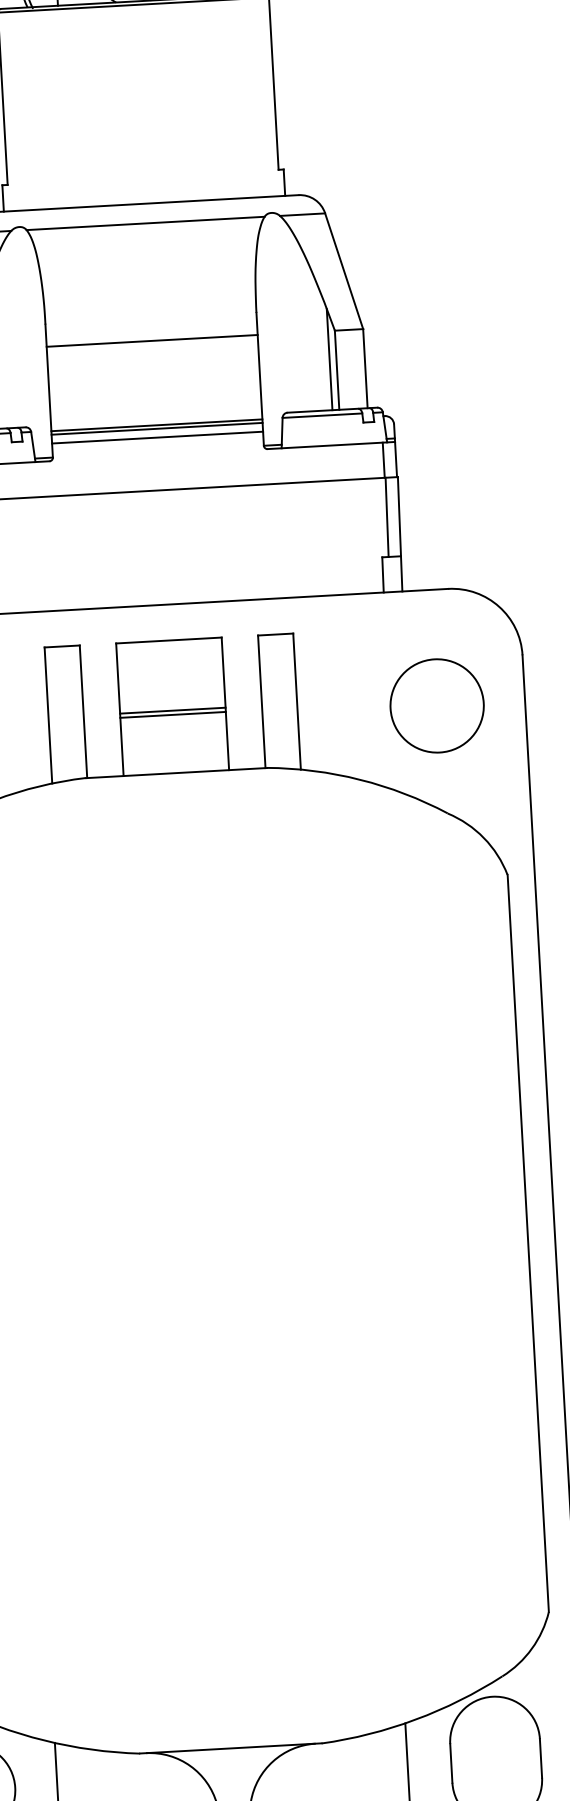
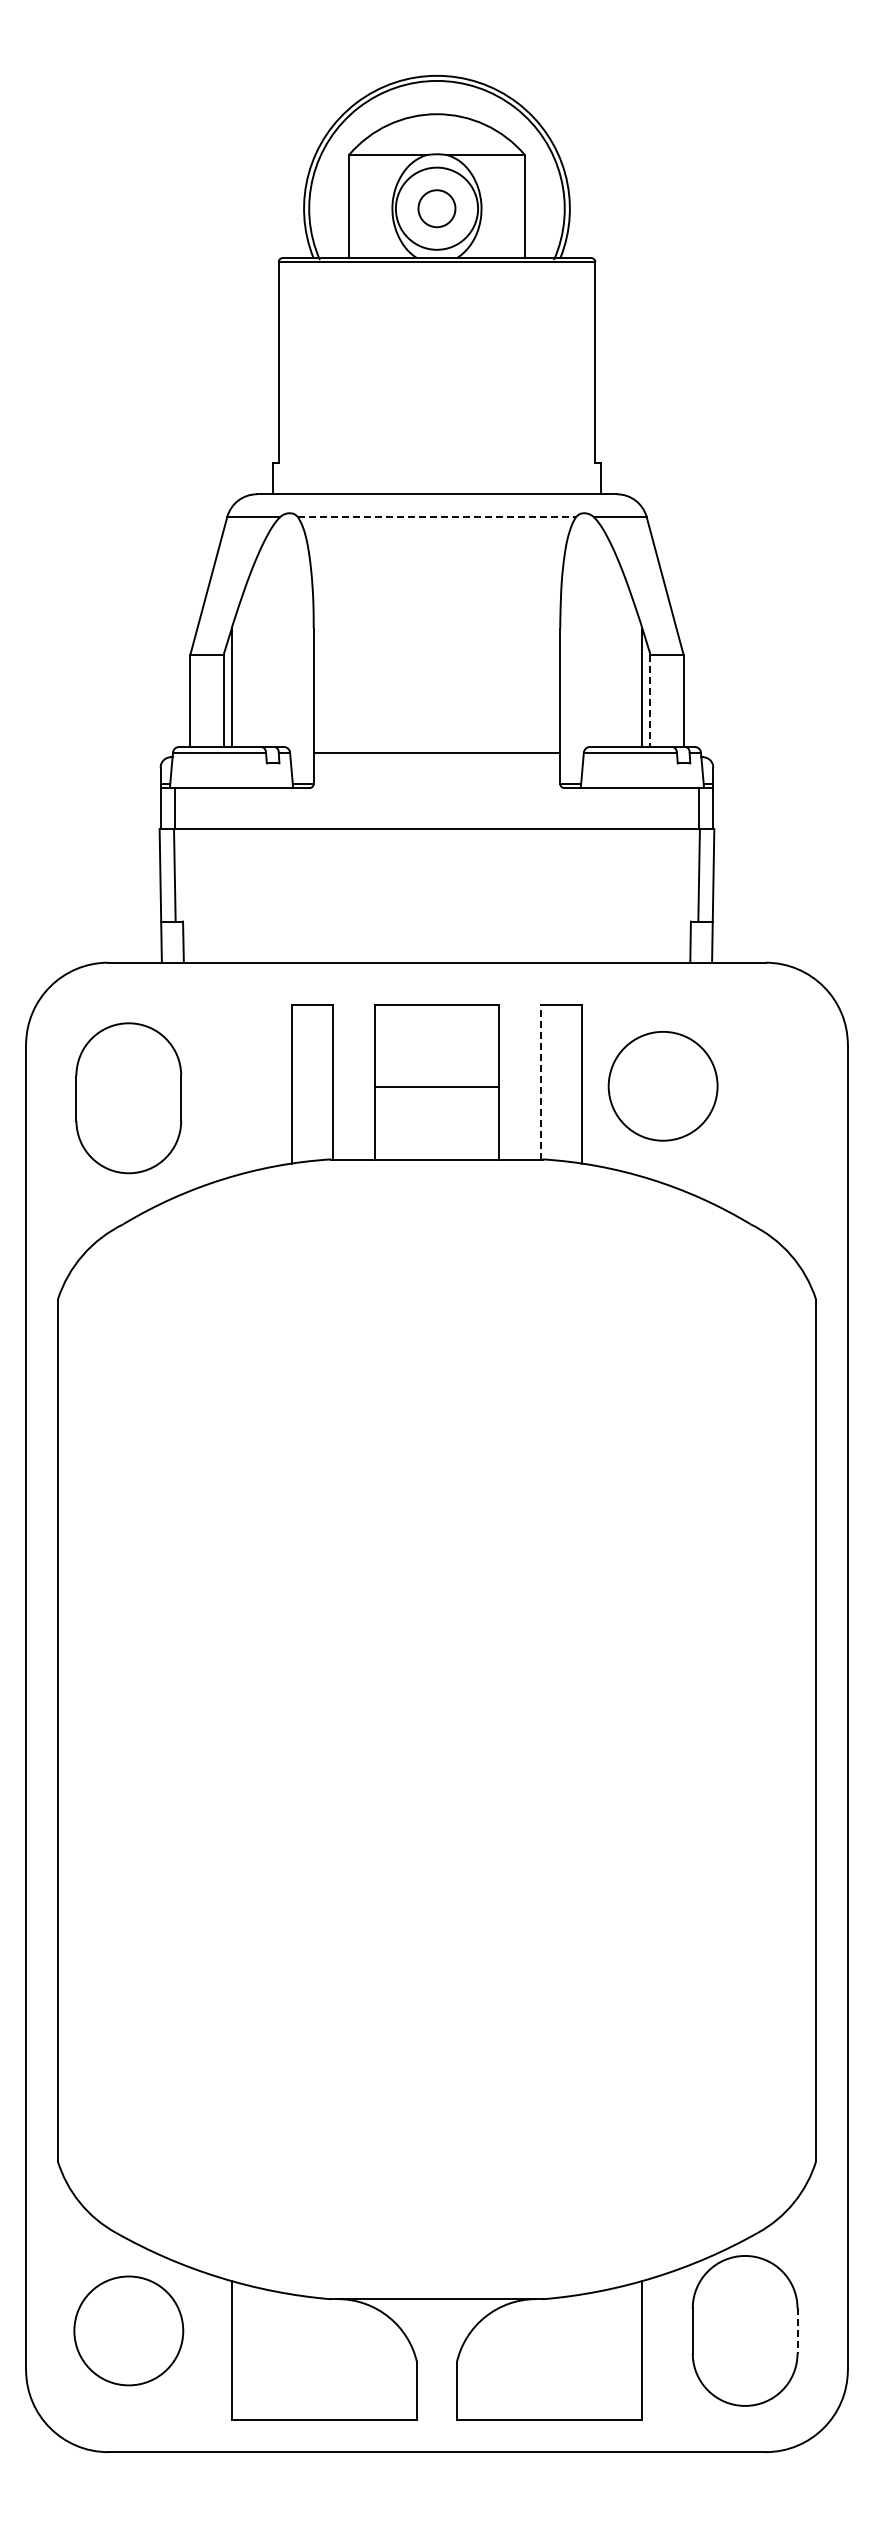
line: (146, 223) -> (437, 517), solid -> dashed
line: (151, 340) -> (436, 654), removed
line: (337, 370) -> (650, 701), solid -> dashed
line: (156, 429) -> (436, 757), removed
line: (157, 437) -> (436, 767), removed
line: (262, 701) -> (541, 1081), solid -> dashed
circle: (436, 706) -> (662, 1086), moved
line: (172, 714) -> (436, 1091), removed
line: (540, 1758) -> (797, 2330), solid -> dashed

